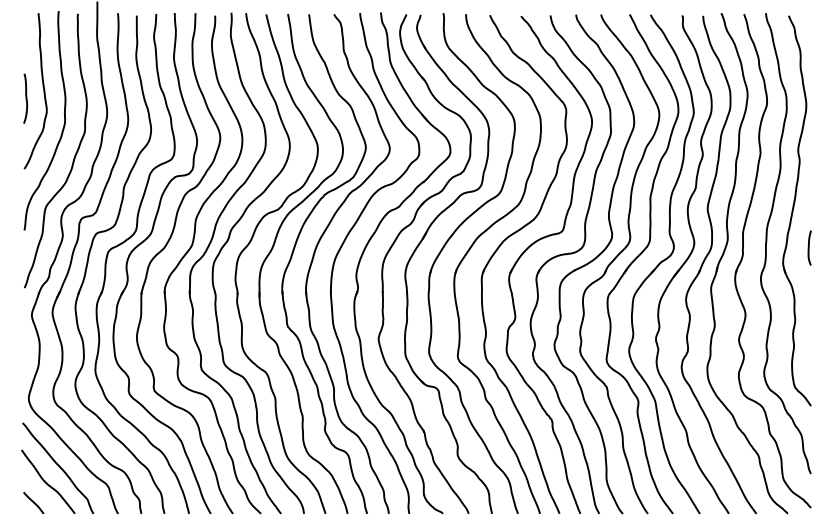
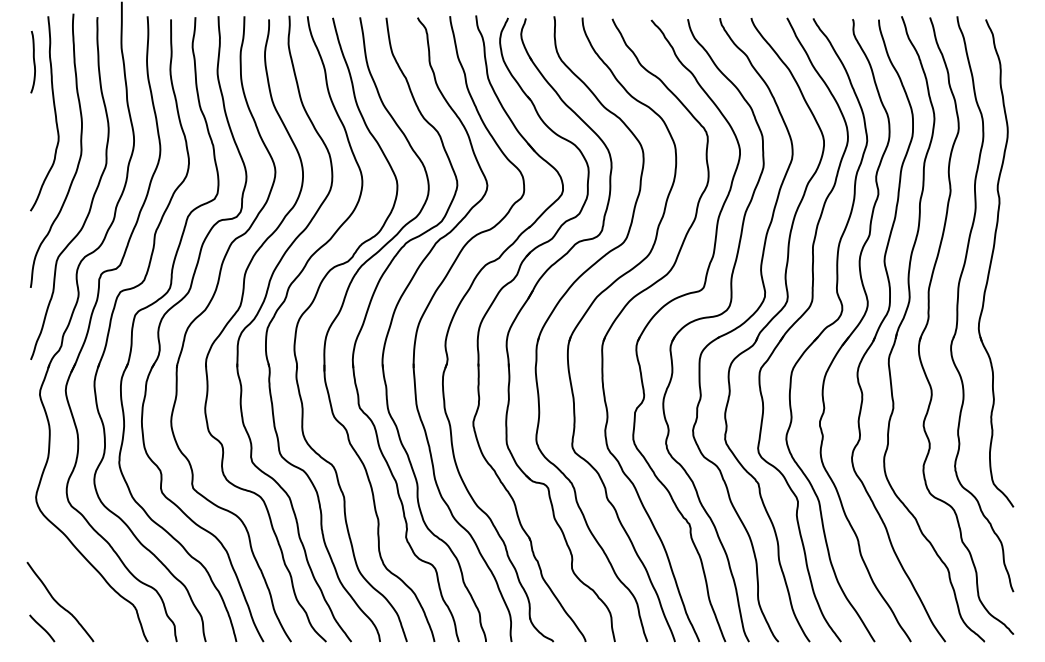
curve: (25, 98) -> (33, 62), moved
curve: (809, 247) -> (1011, 309), removed
curve: (58, 467) -> (73, 583), removed

